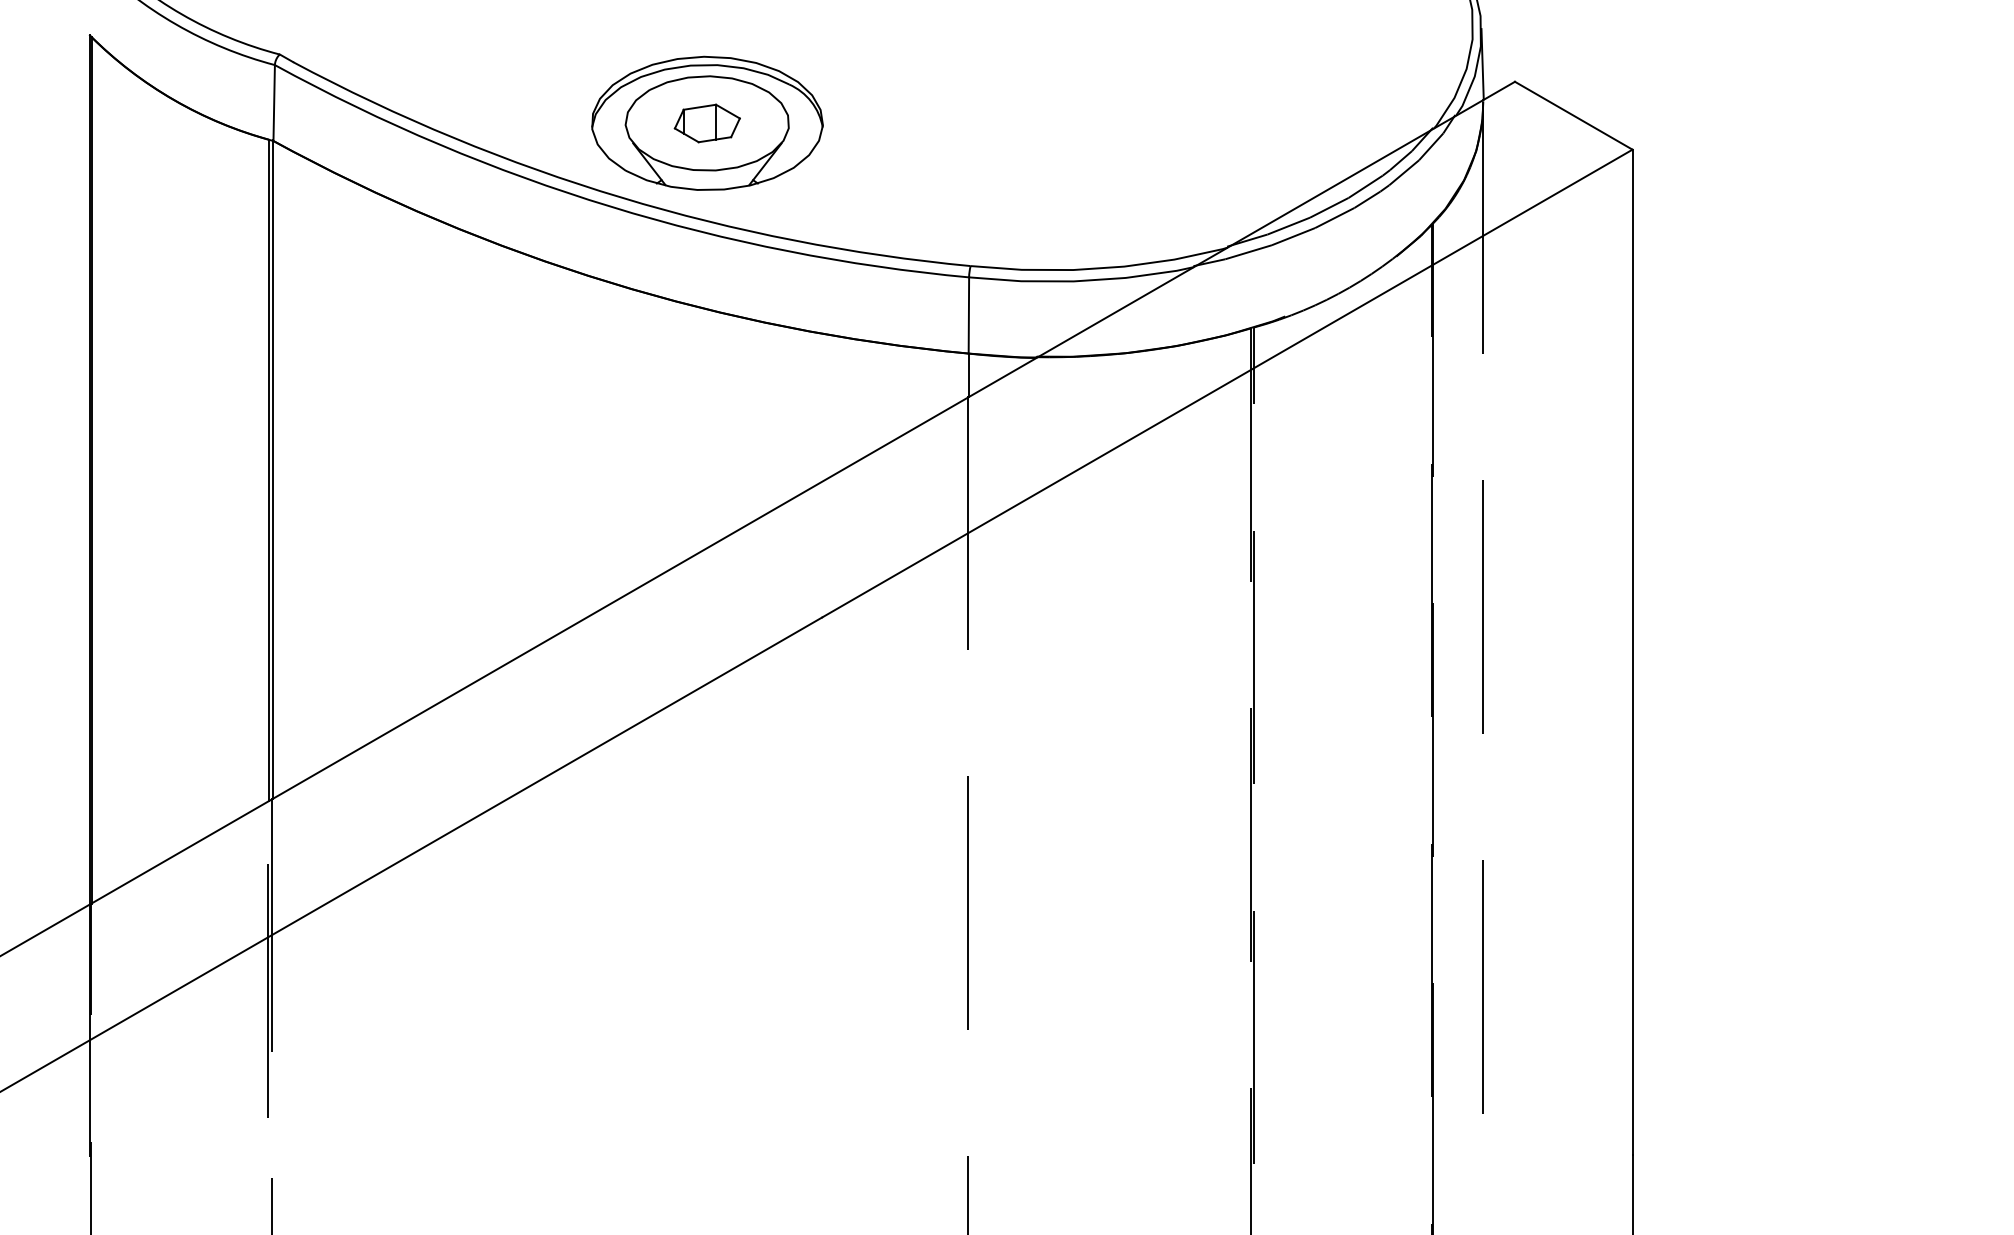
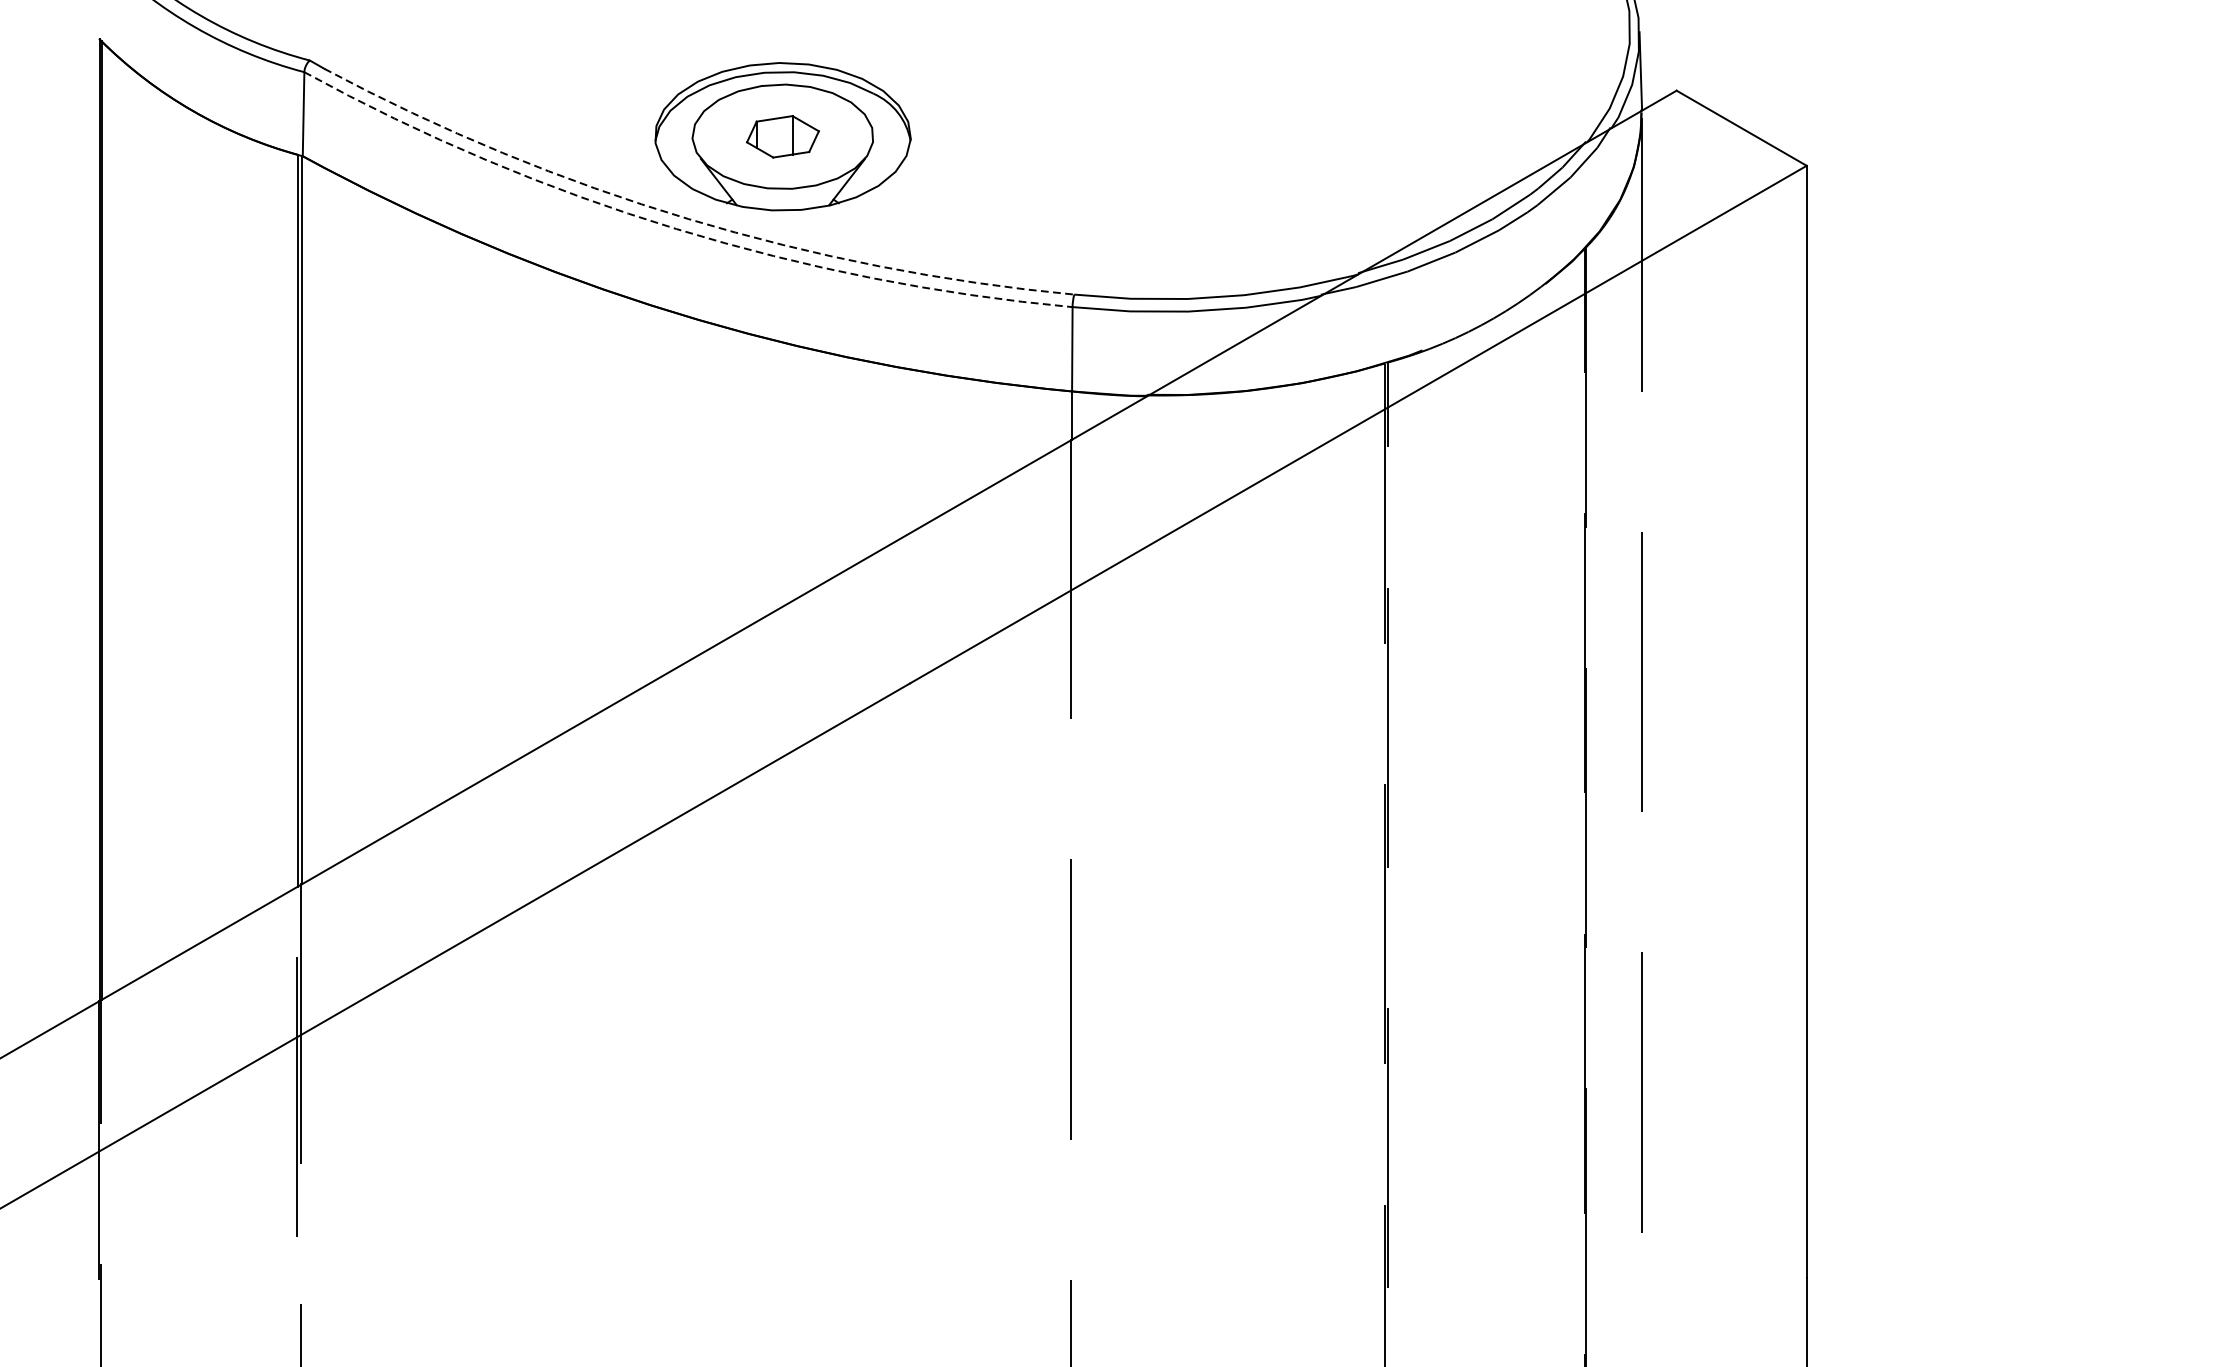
arc: (621, 197) -> (687, 218), solid -> dashed
arc: (611, 206) -> (676, 228), solid -> dashed

